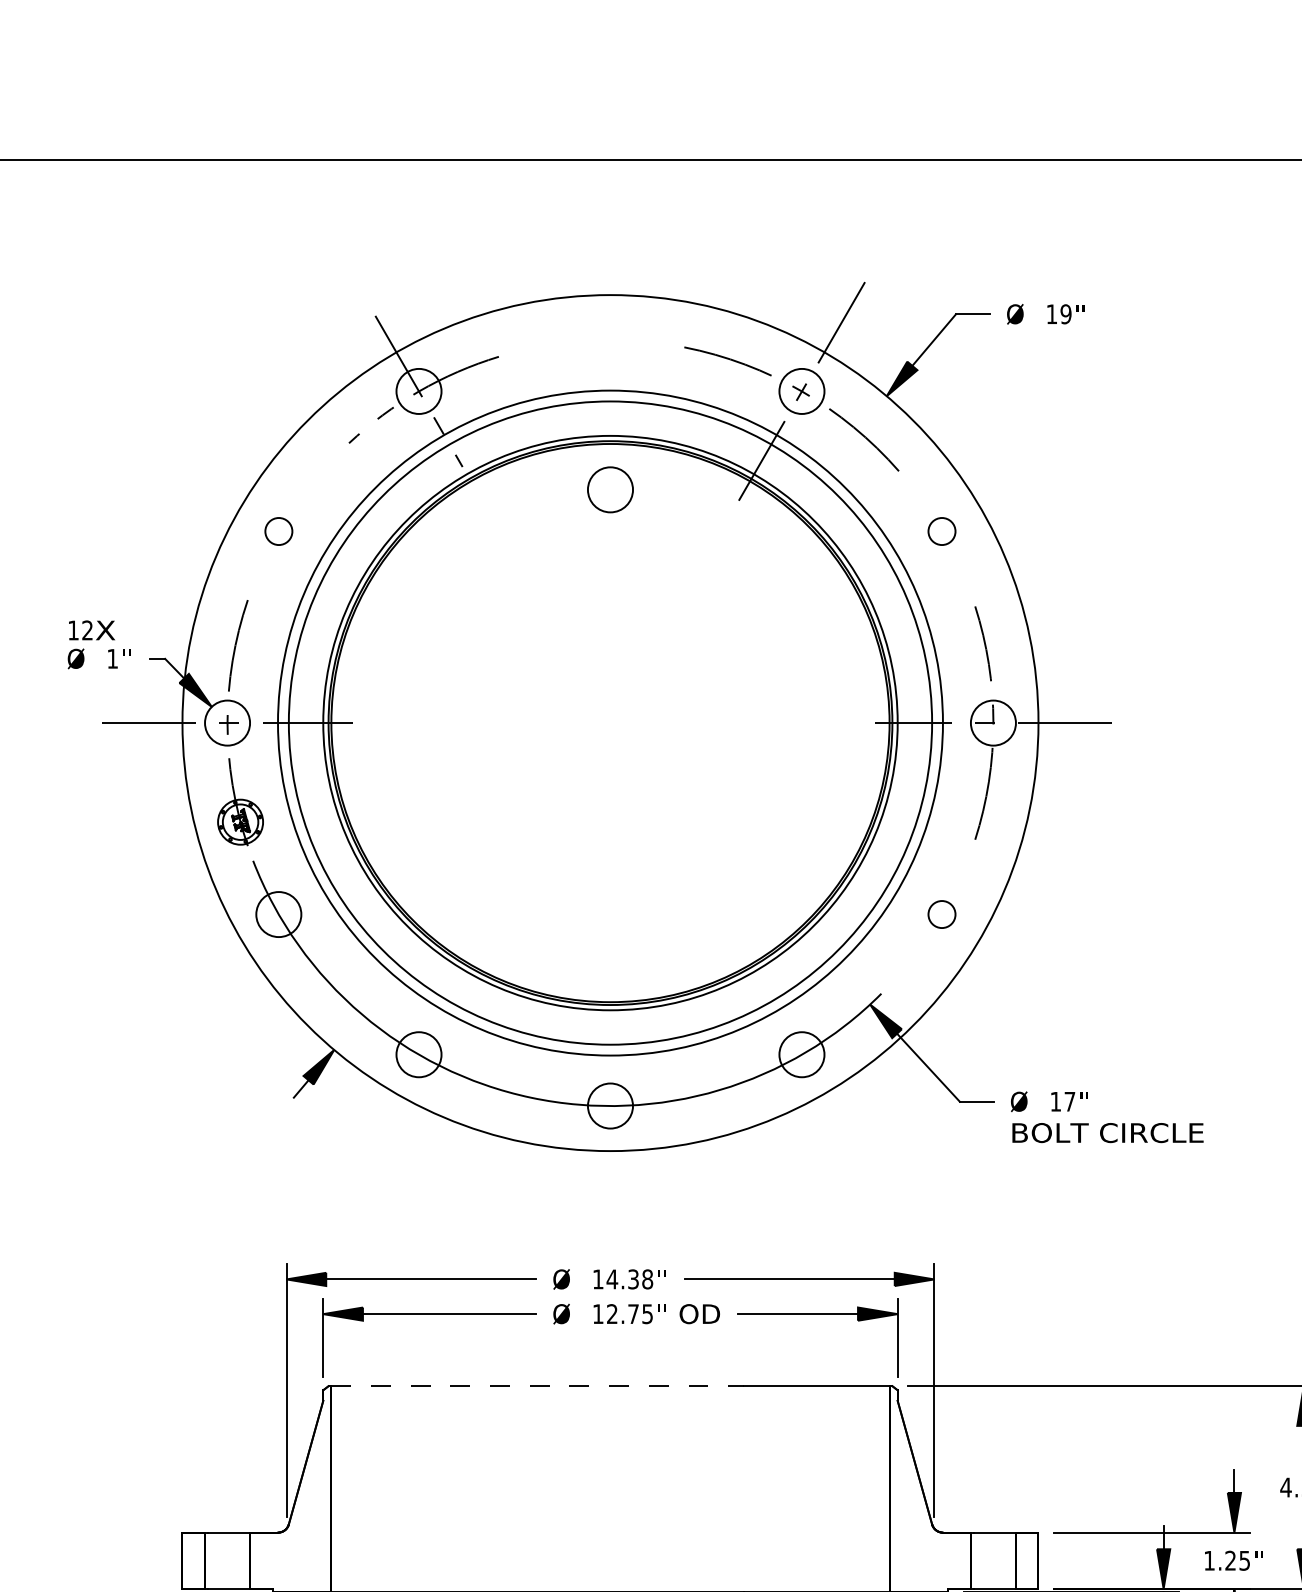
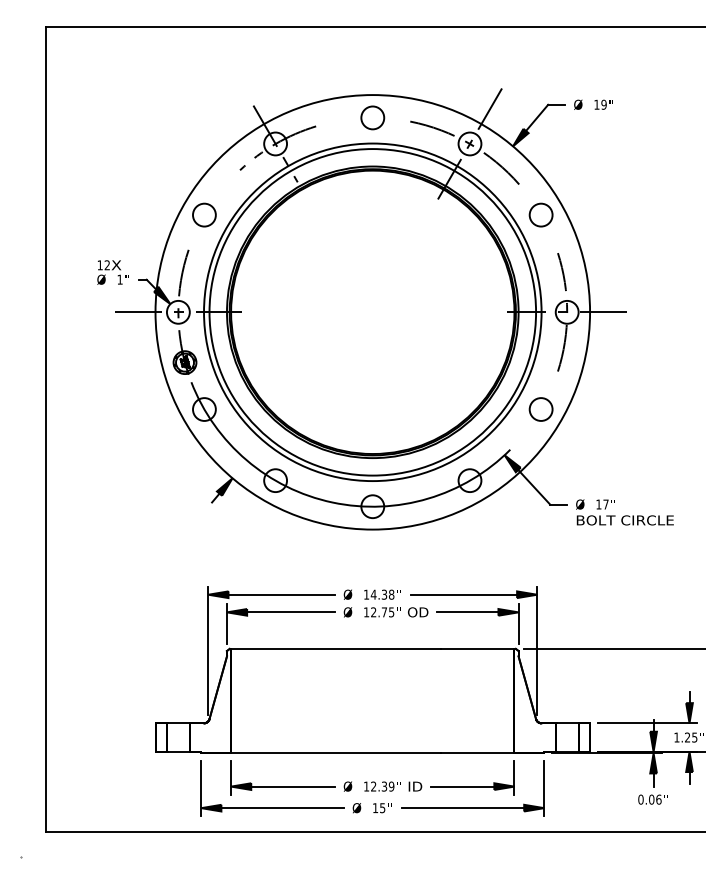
circle: (609, 489) -> (372, 117), moved
circle: (278, 530) -> (204, 214), size x1.67
circle: (940, 530) -> (540, 214), size x1.67
circle: (940, 914) -> (540, 409), size x1.67
line: (537, 1385) -> (335, 648), dashed -> solid

